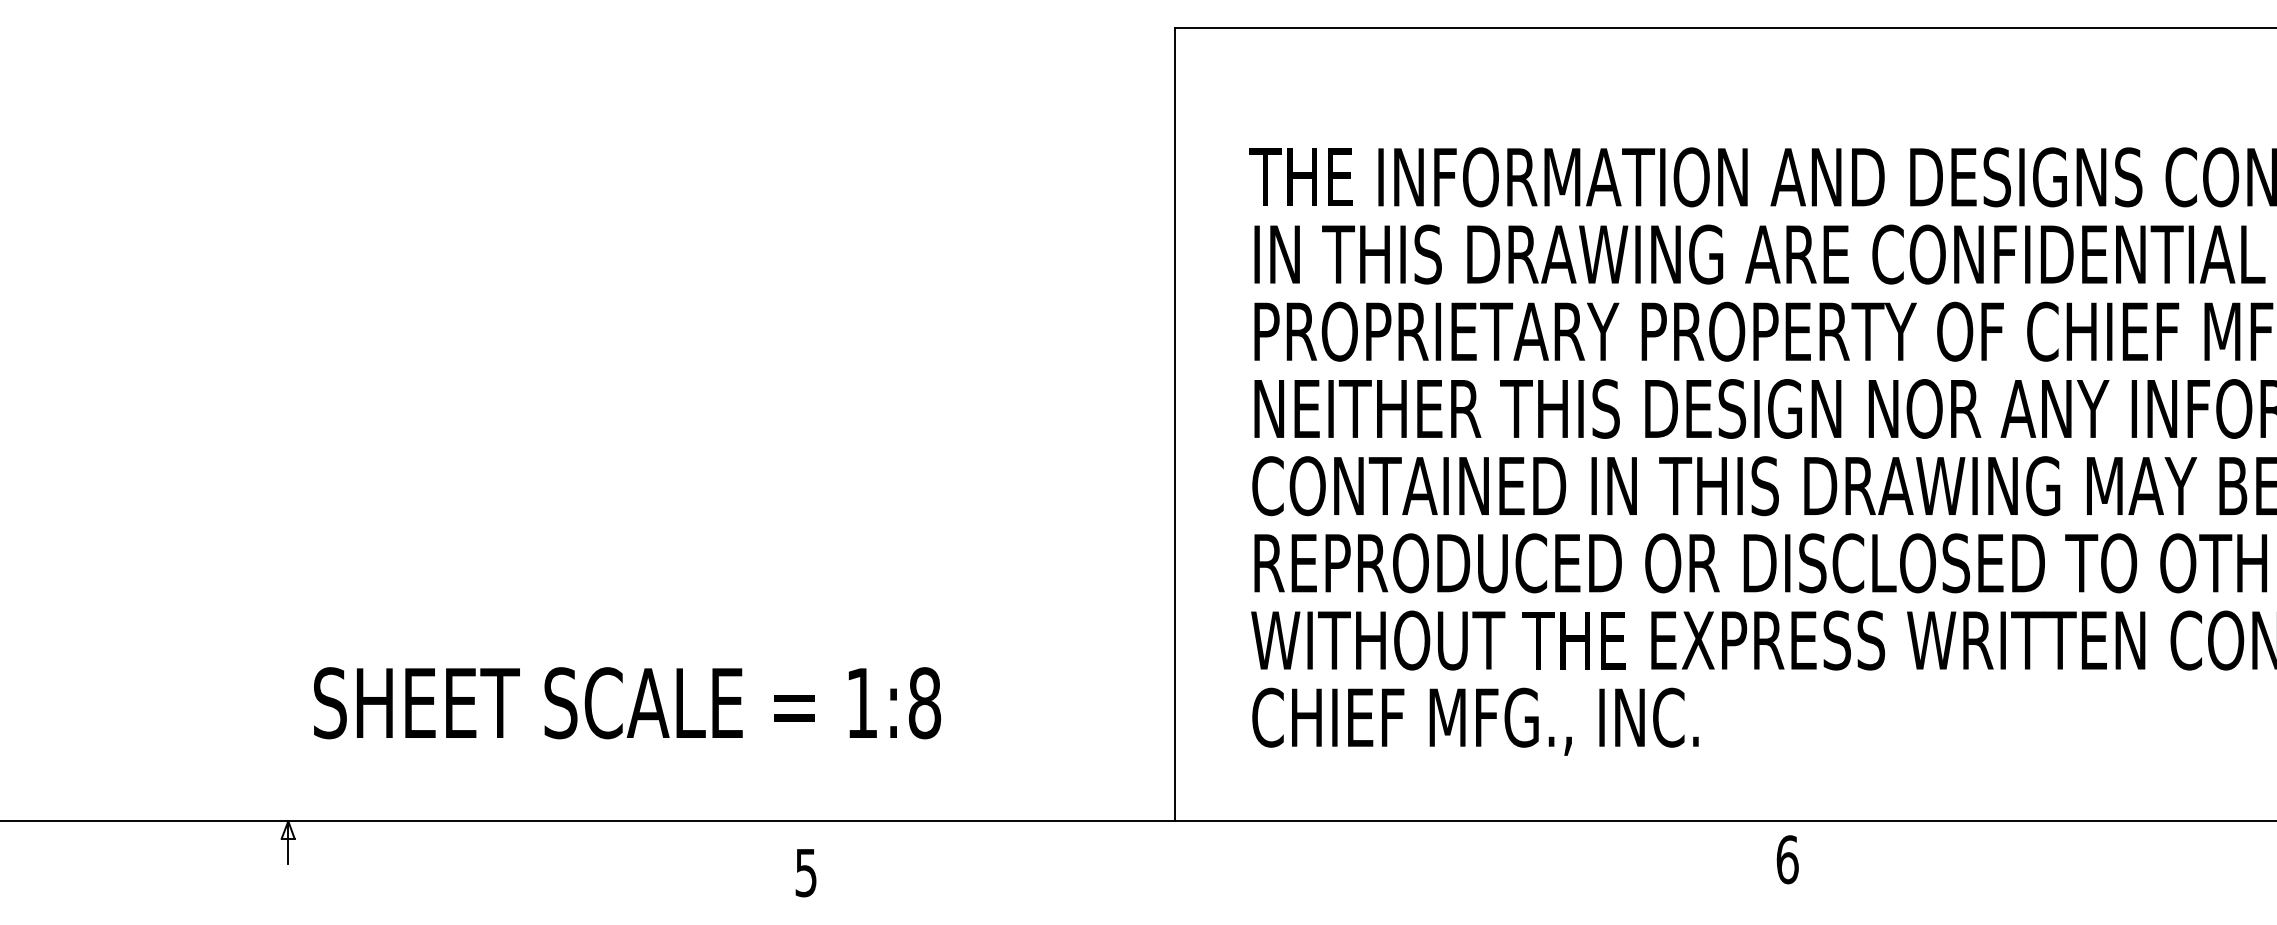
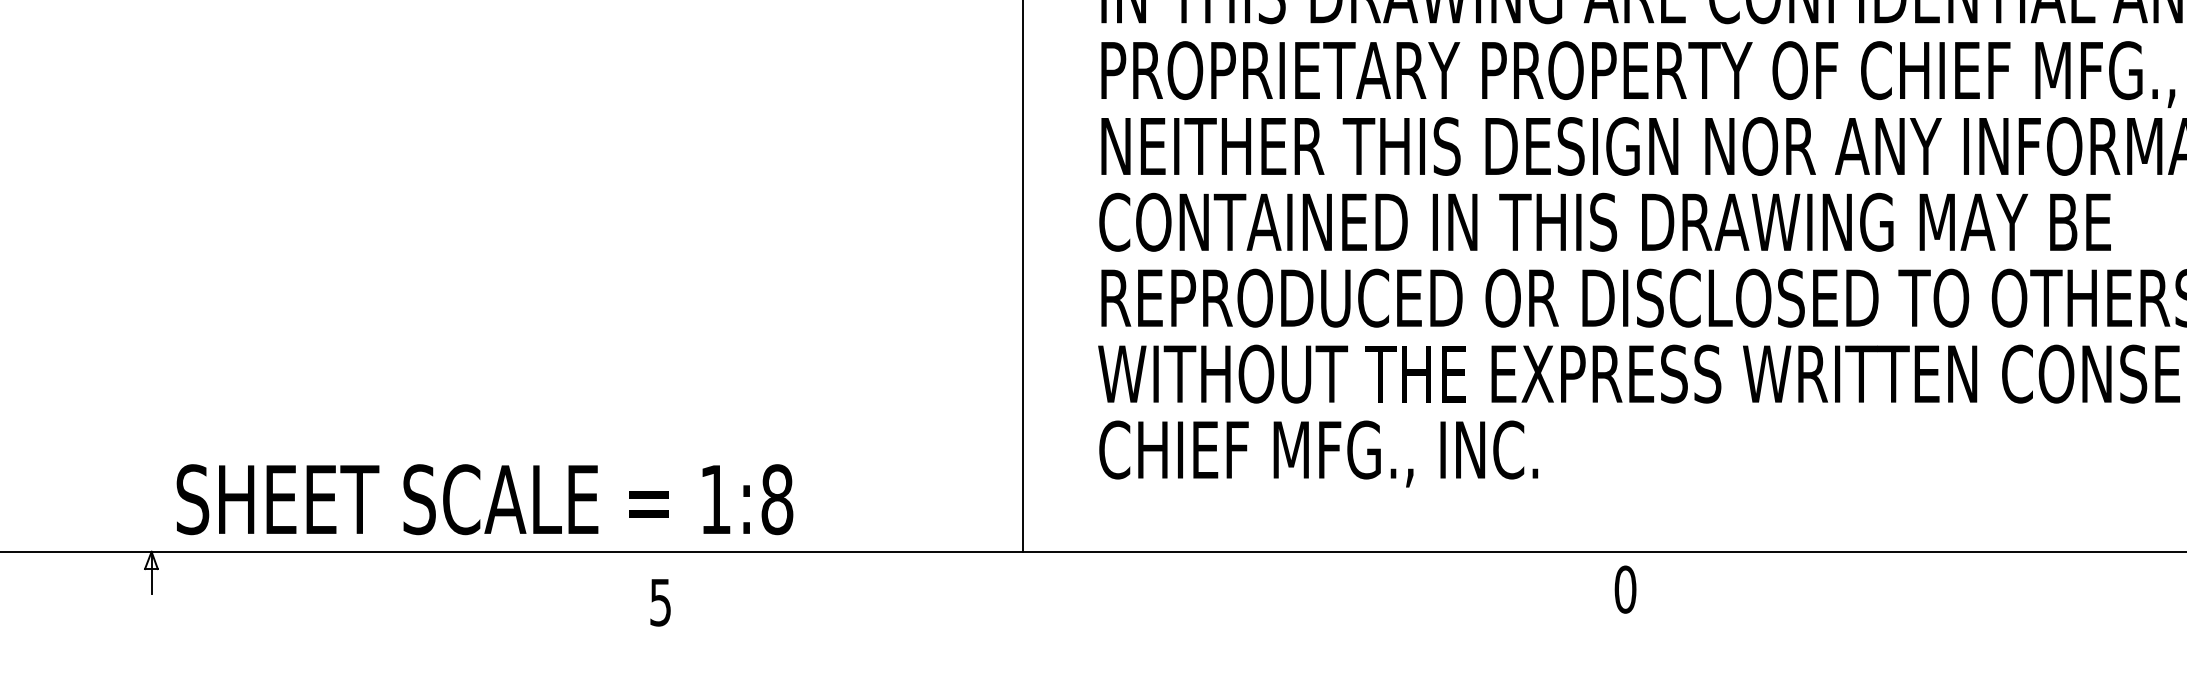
text: (627, 703) -> (485, 499), moved
text: (1787, 859) -> (1625, 589), 6 -> 0

